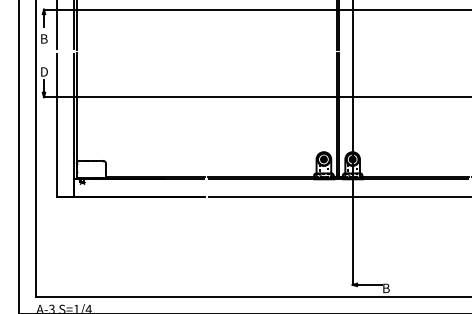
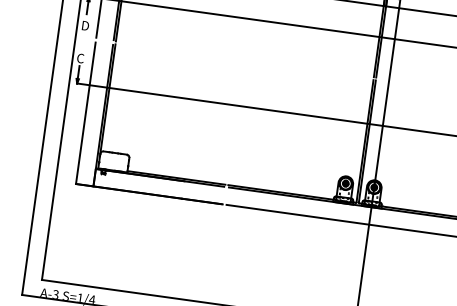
text: (44, 38) -> (85, 25), B -> D
text: (43, 71) -> (80, 57), D -> C

